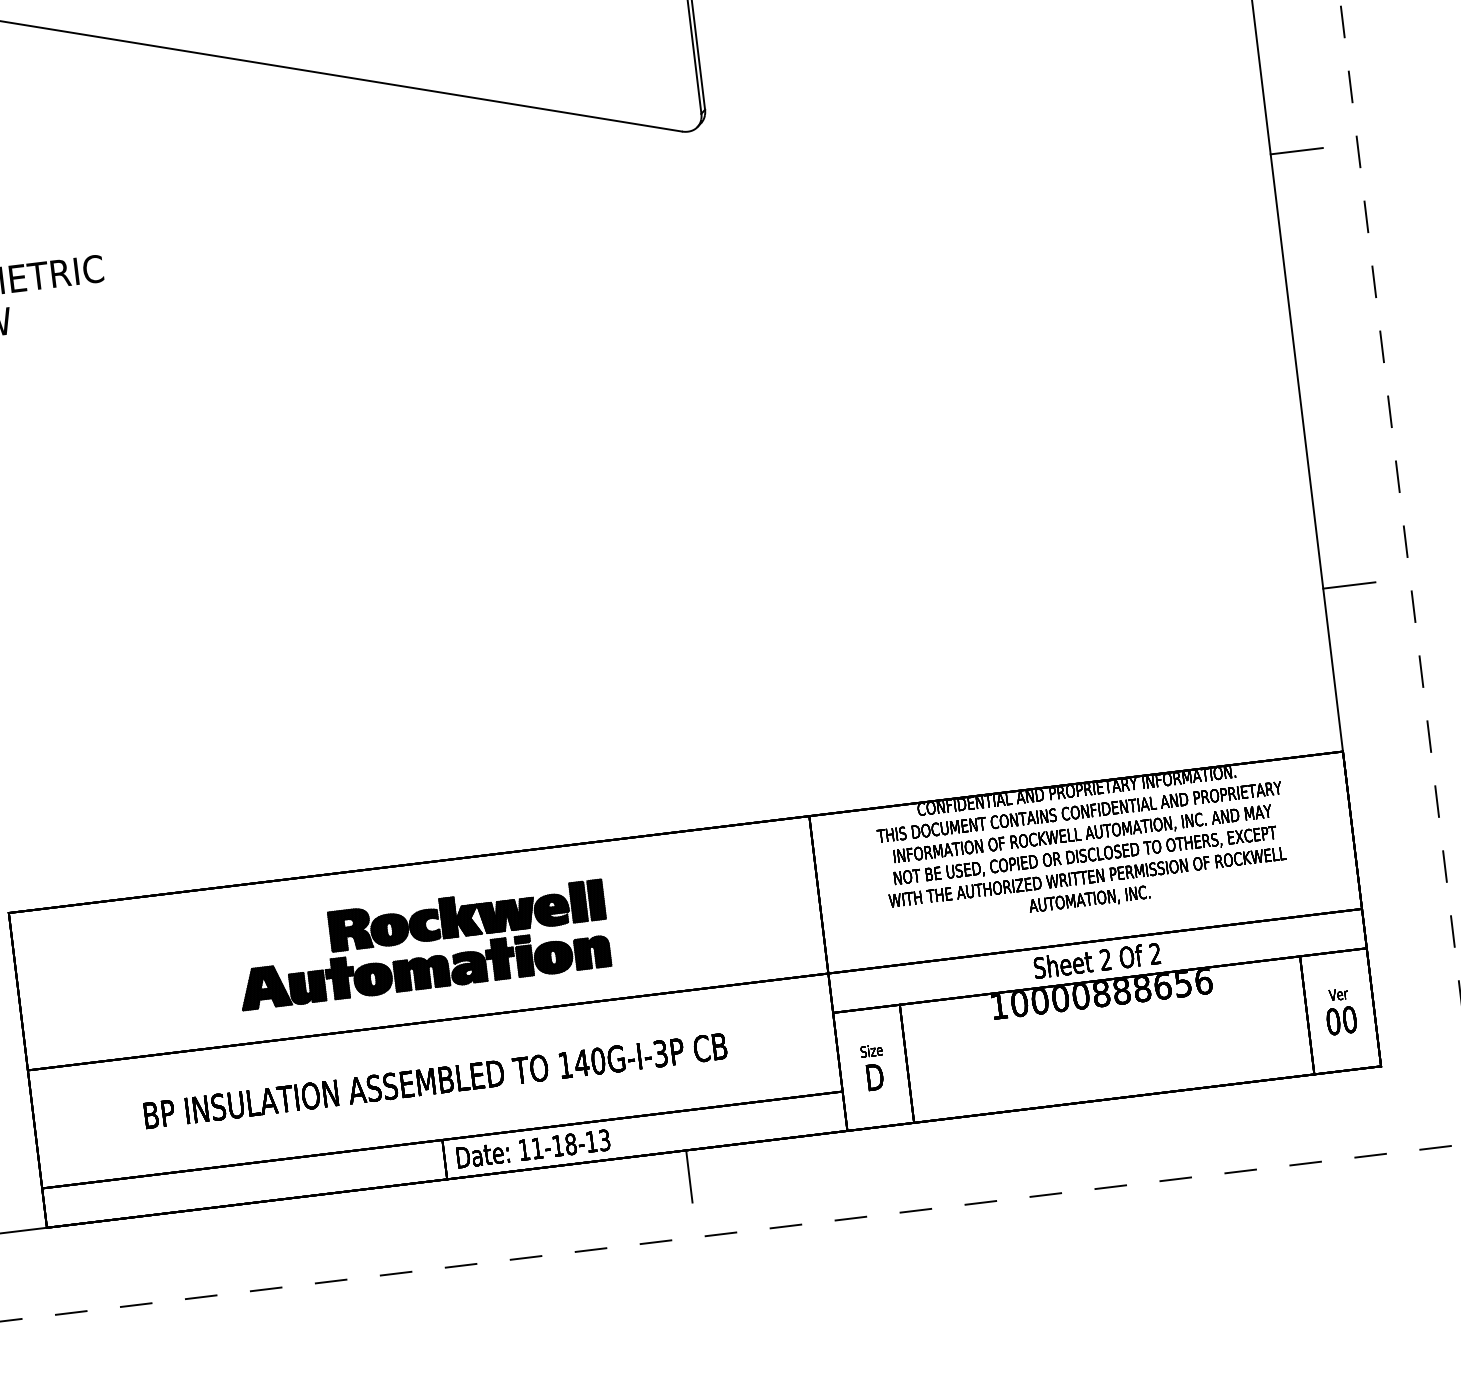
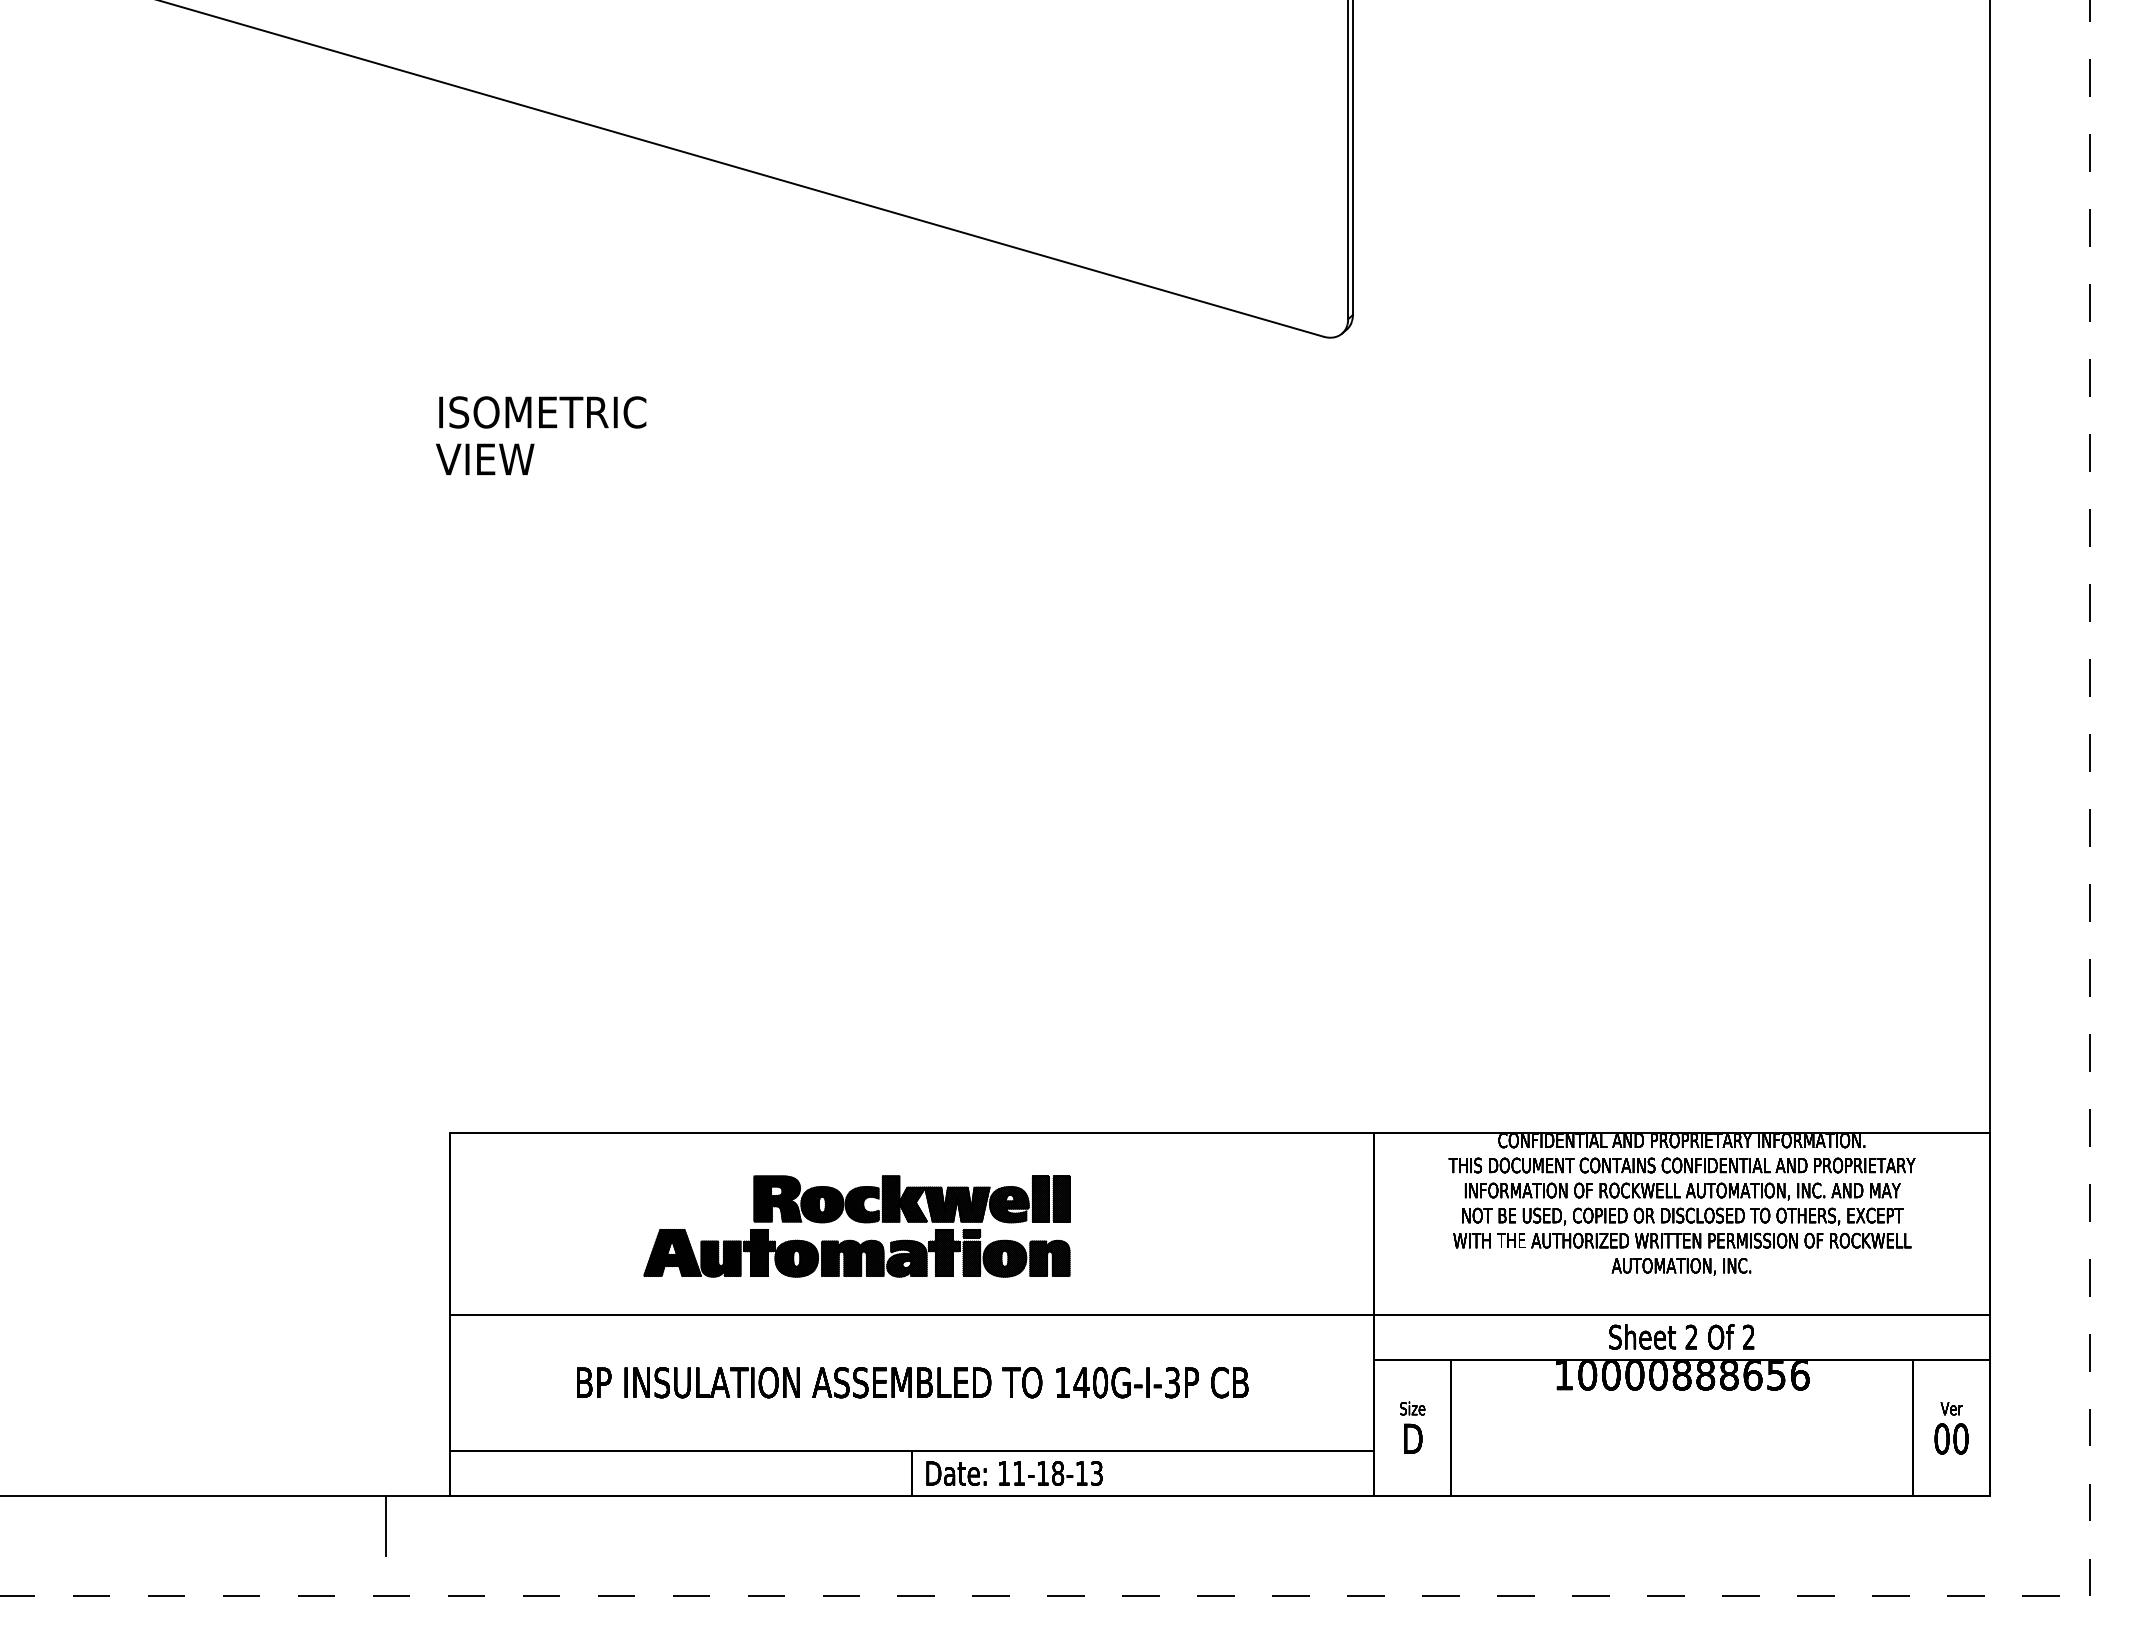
line: (1297, 150) -> (2020, 443), removed
line: (1349, 585) -> (2020, 944), removed
part: (421, 945) -> (856, 1226), moved
line: (689, 1176) -> (1188, 1526), removed

